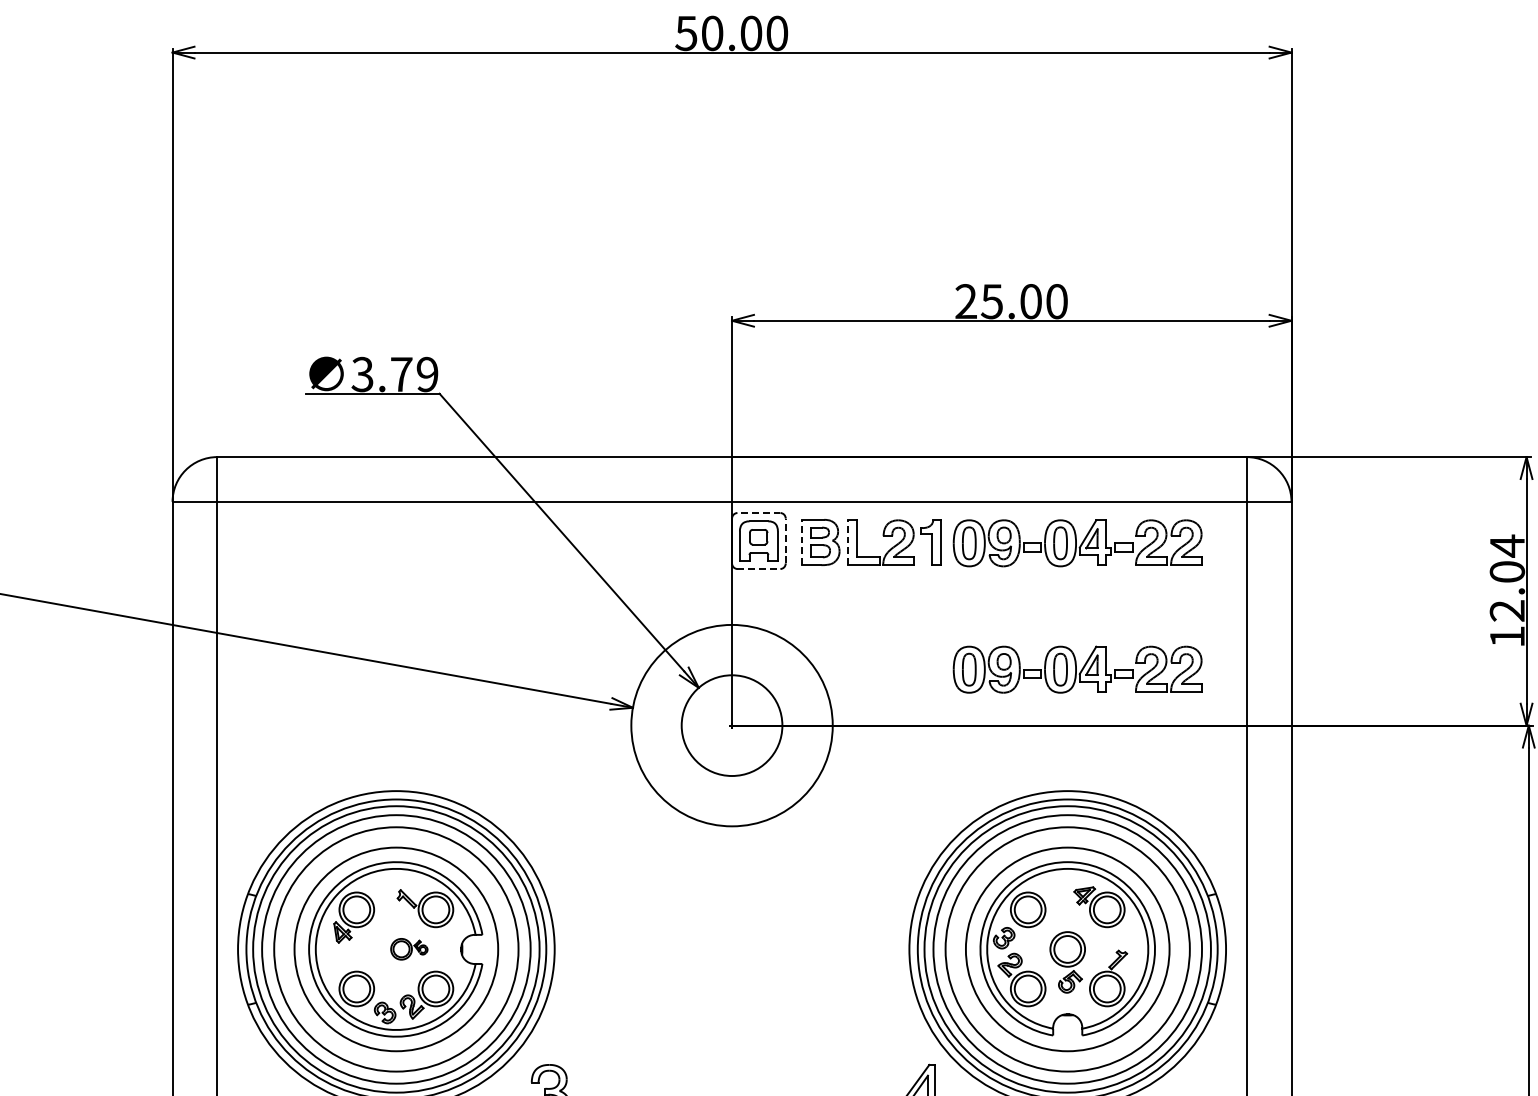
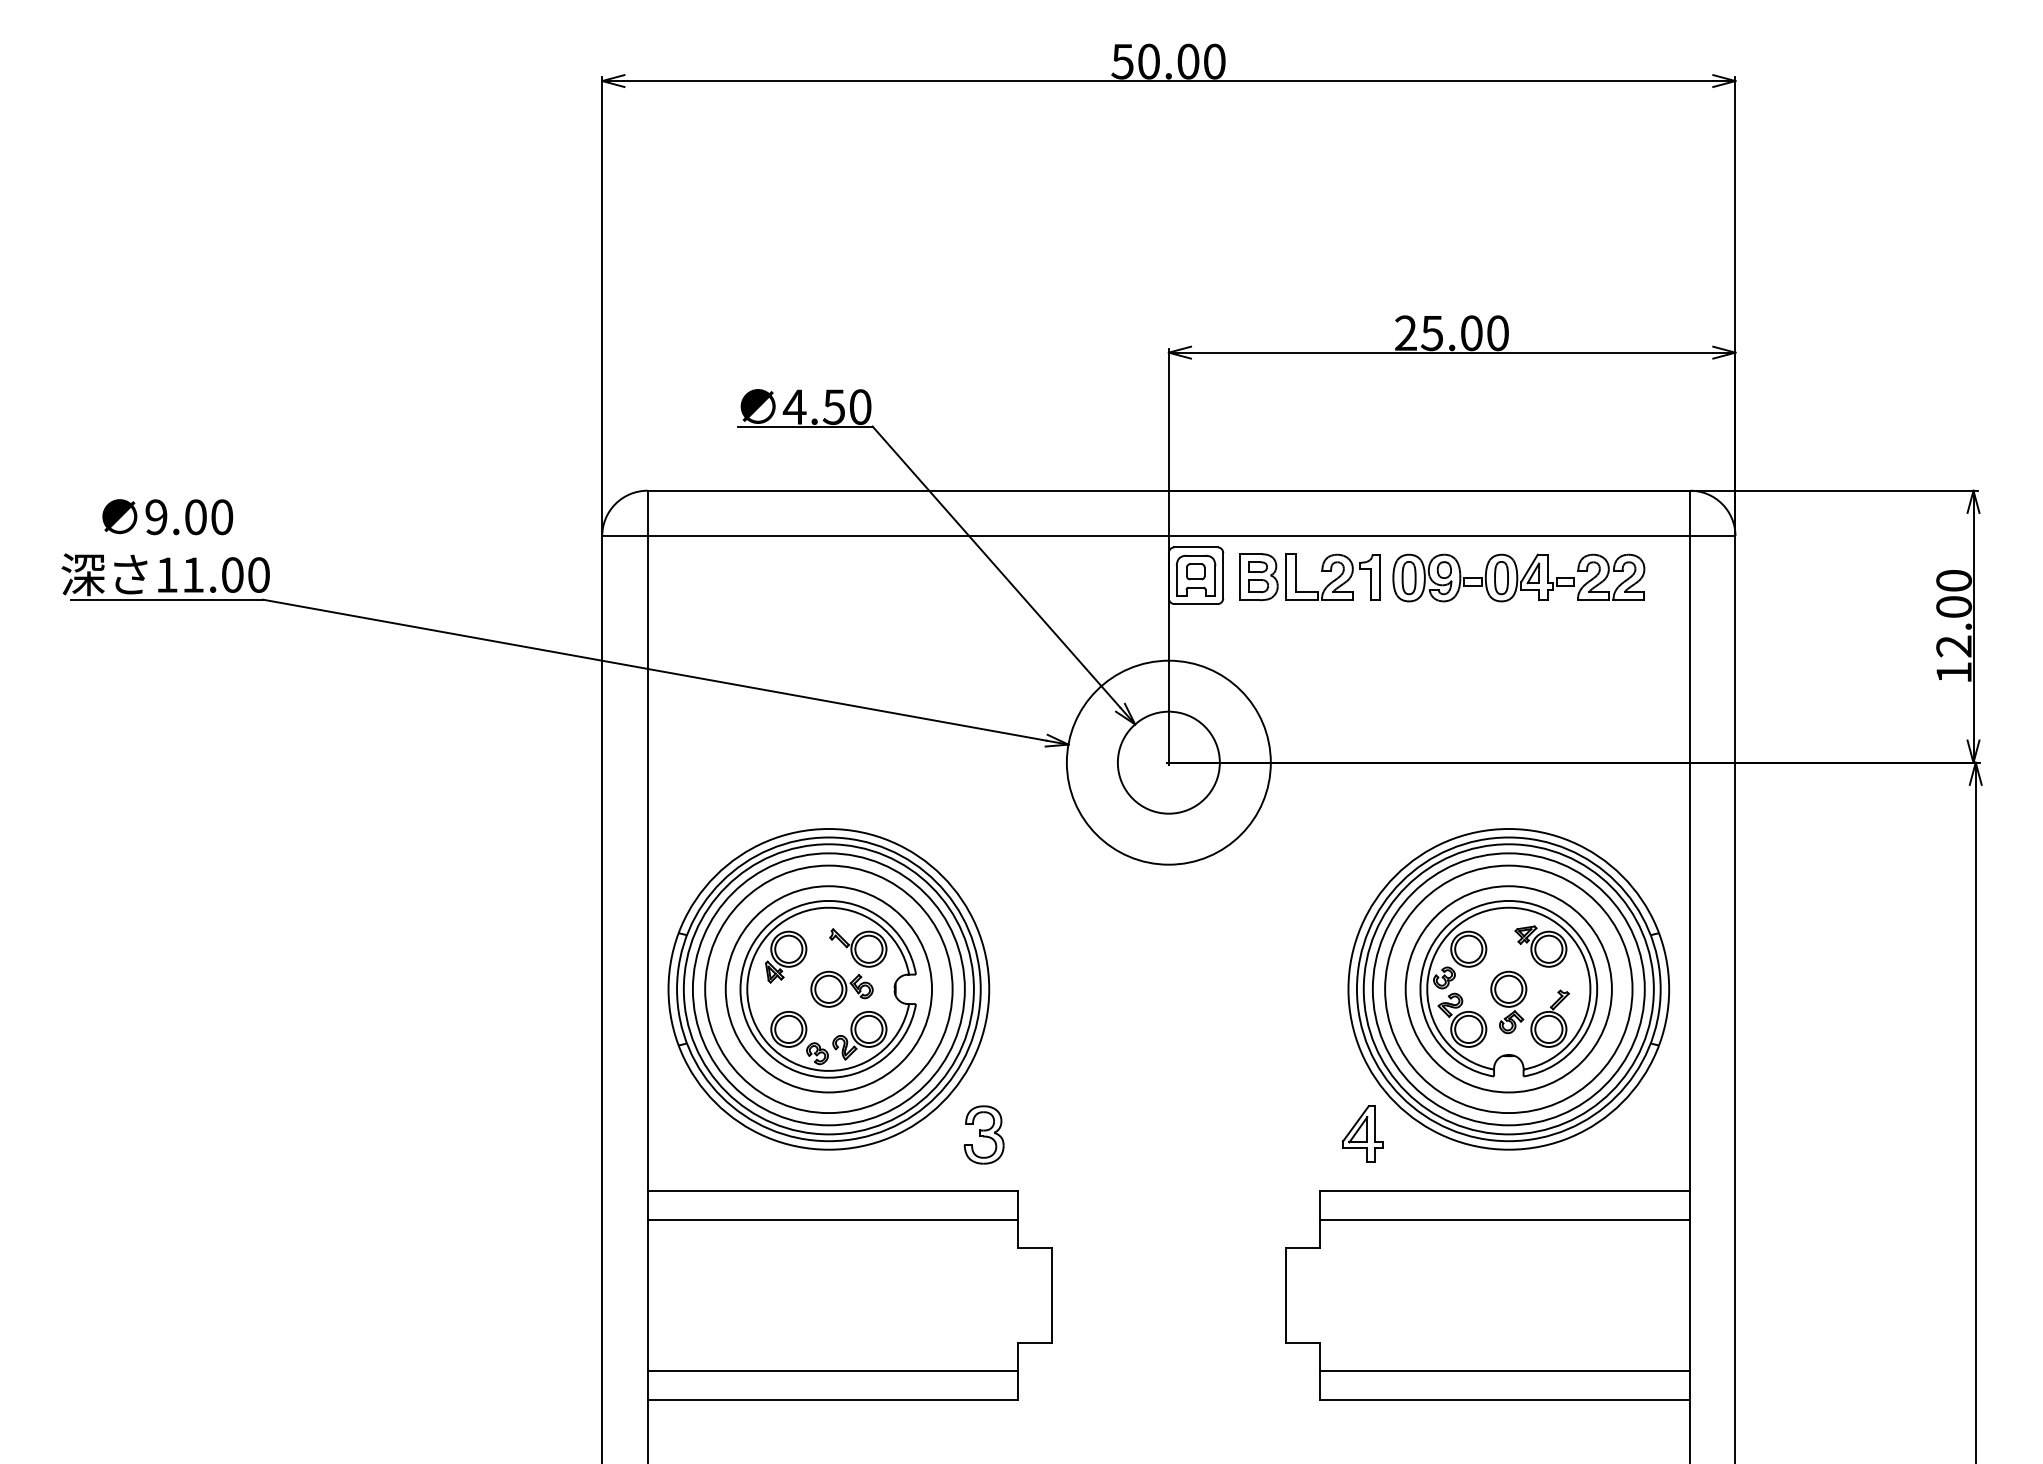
text: (394, 374) -> (826, 407), 3.79 -> 4.50
line: (759, 513) -> (1196, 547), dashed -> solid
line: (786, 540) -> (1223, 575), dashed -> solid
line: (801, 542) -> (1239, 577), dashed -> solid
line: (847, 542) -> (1285, 577), dashed -> solid
text: (1506, 545) -> (1953, 580), 12.04 -> 12.00
line: (759, 569) -> (1196, 604), dashed -> solid
part: (1077, 669) -> (1518, 705), removed
part: (408, 948) -> (841, 988), size x1.67

